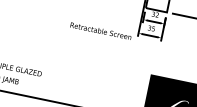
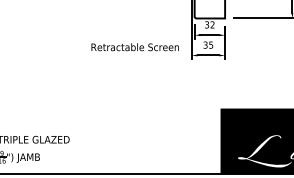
text: (100, 31) -> (134, 47), moved

